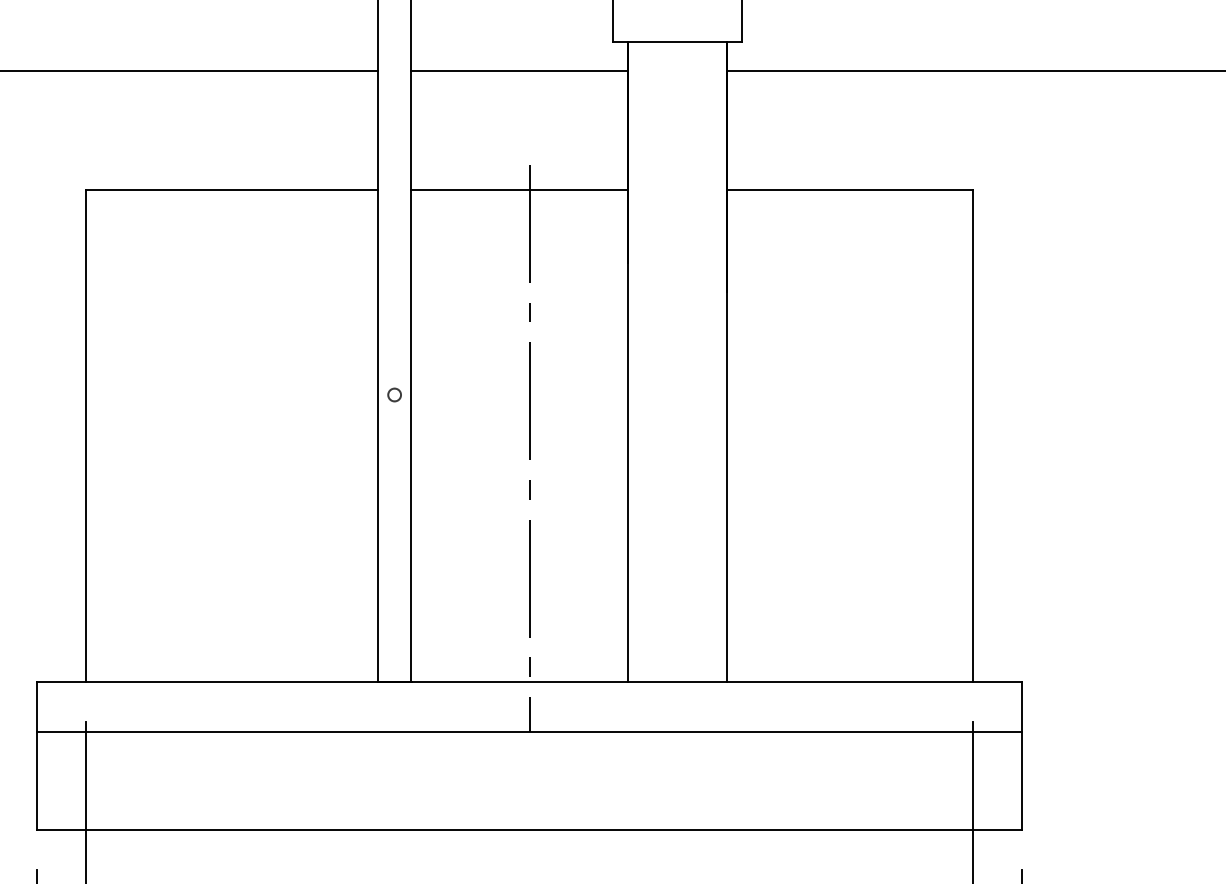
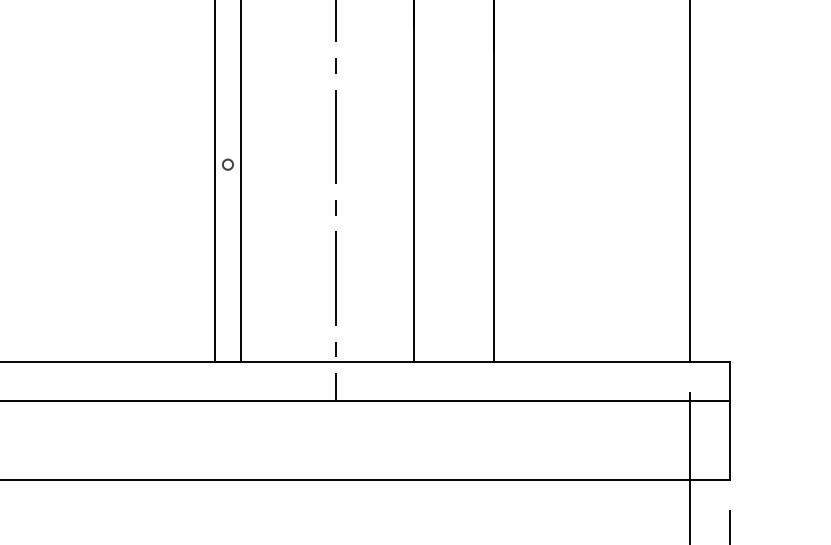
circle: (394, 394) -> (227, 164), moved

